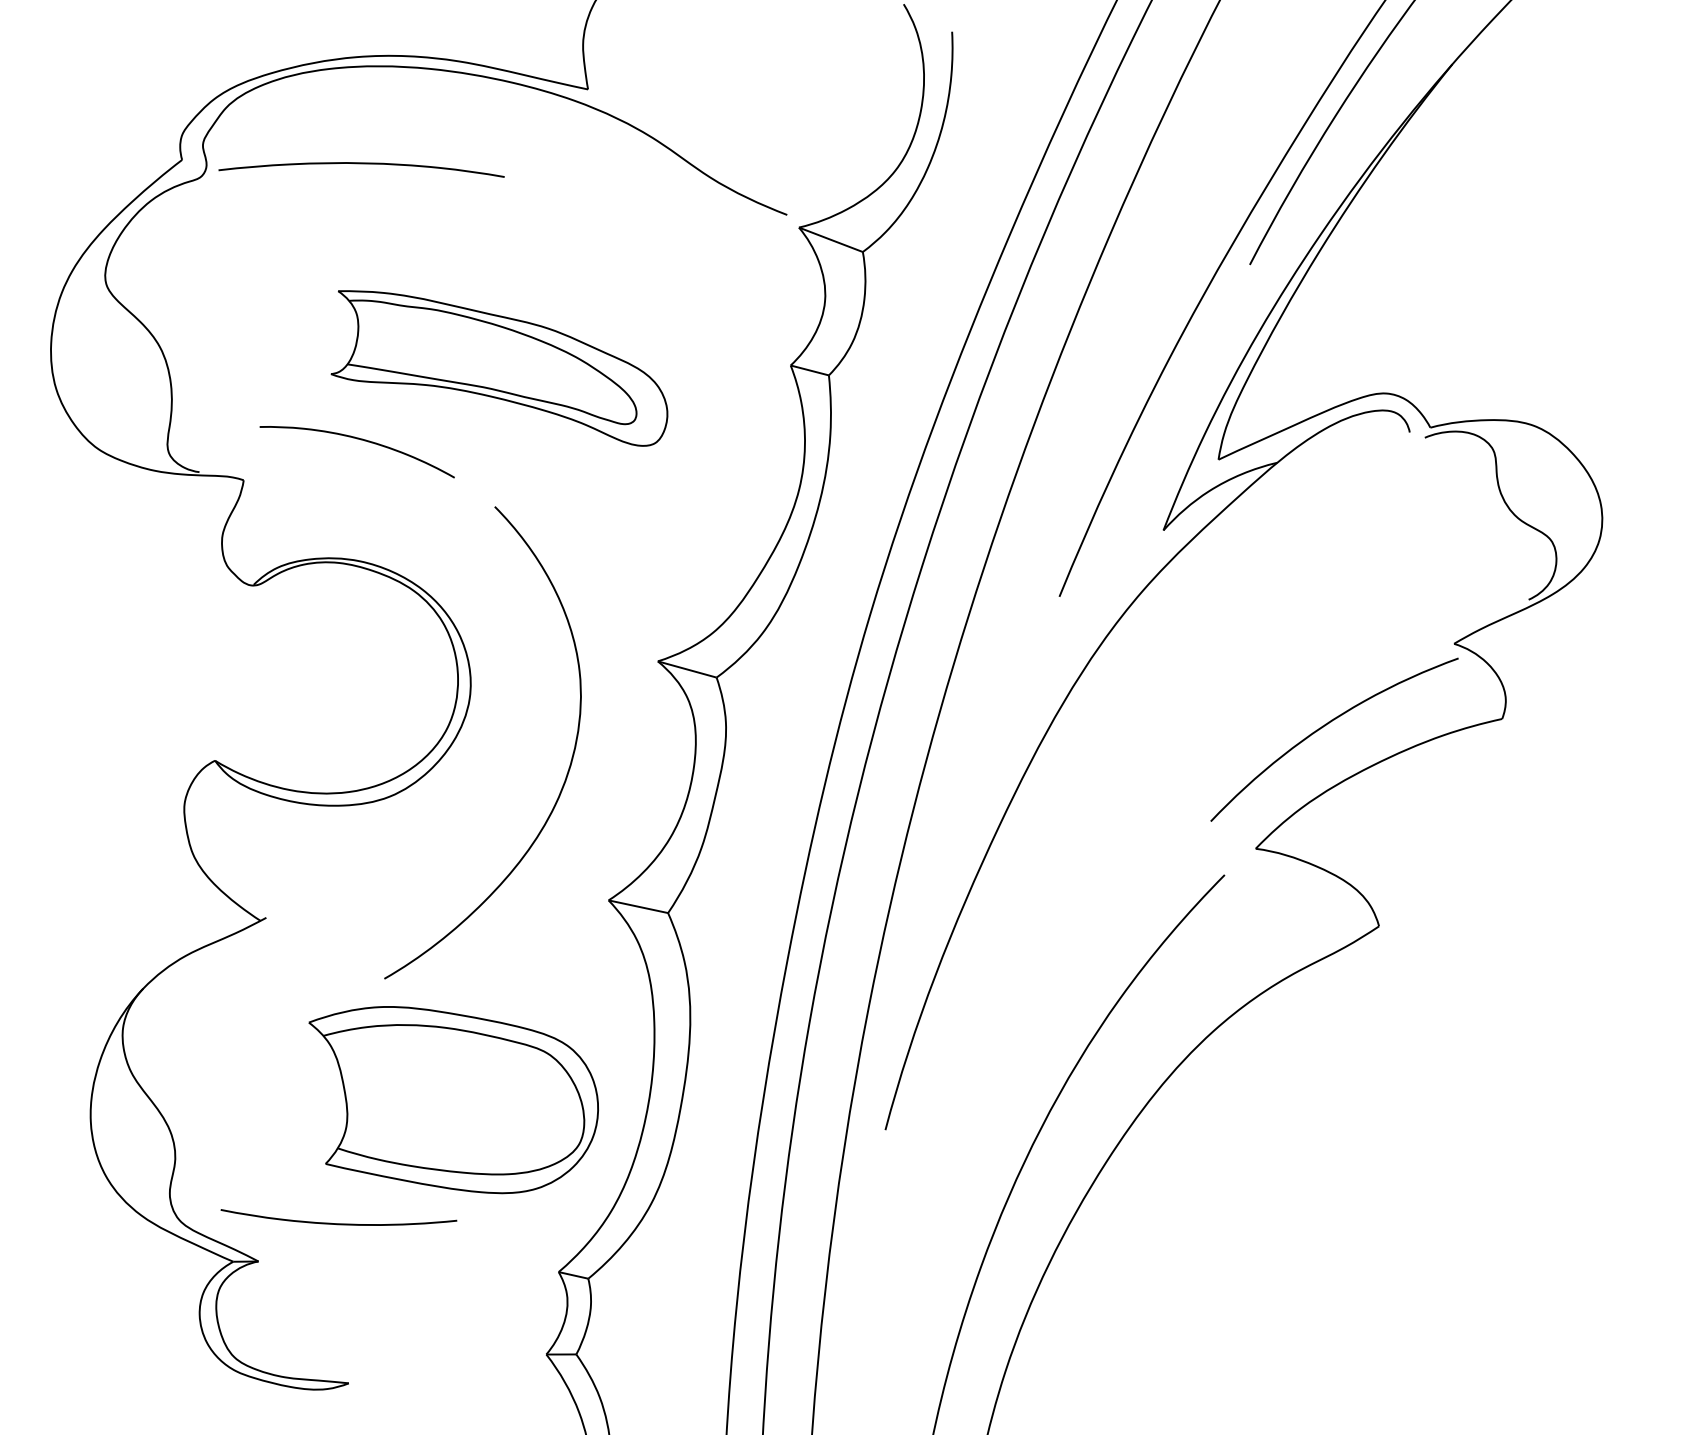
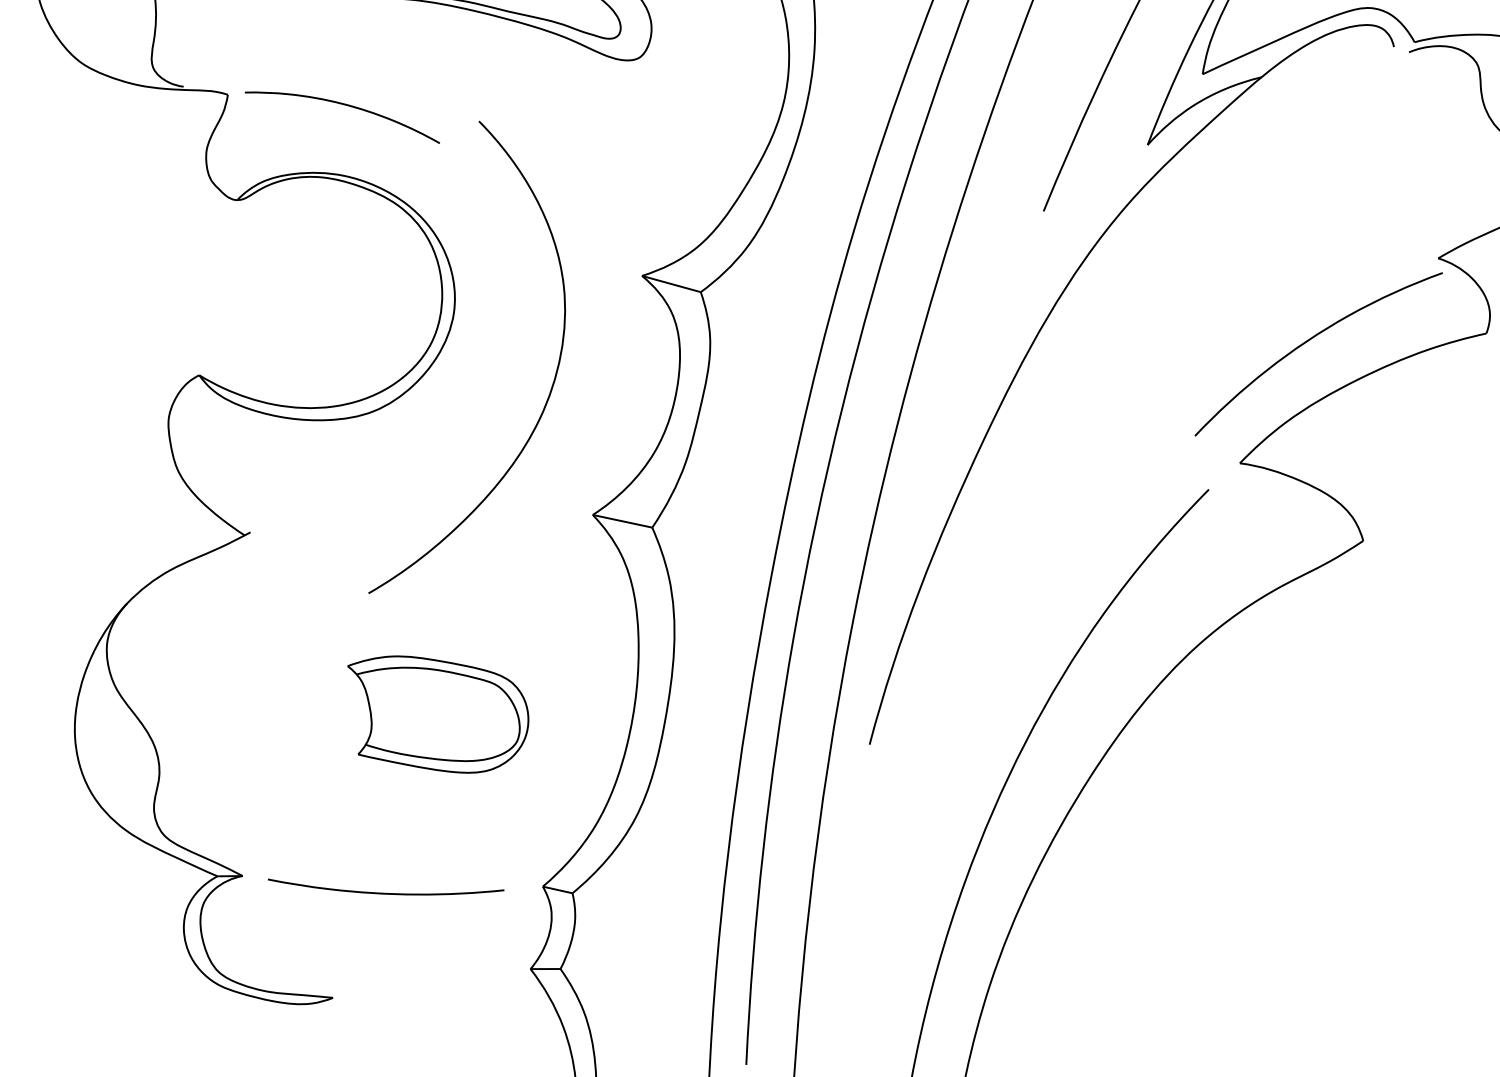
curve: (360, 440) -> (345, 106), moved
part: (454, 1099) -> (438, 714), size x0.62
curve: (338, 1223) -> (385, 893), moved

